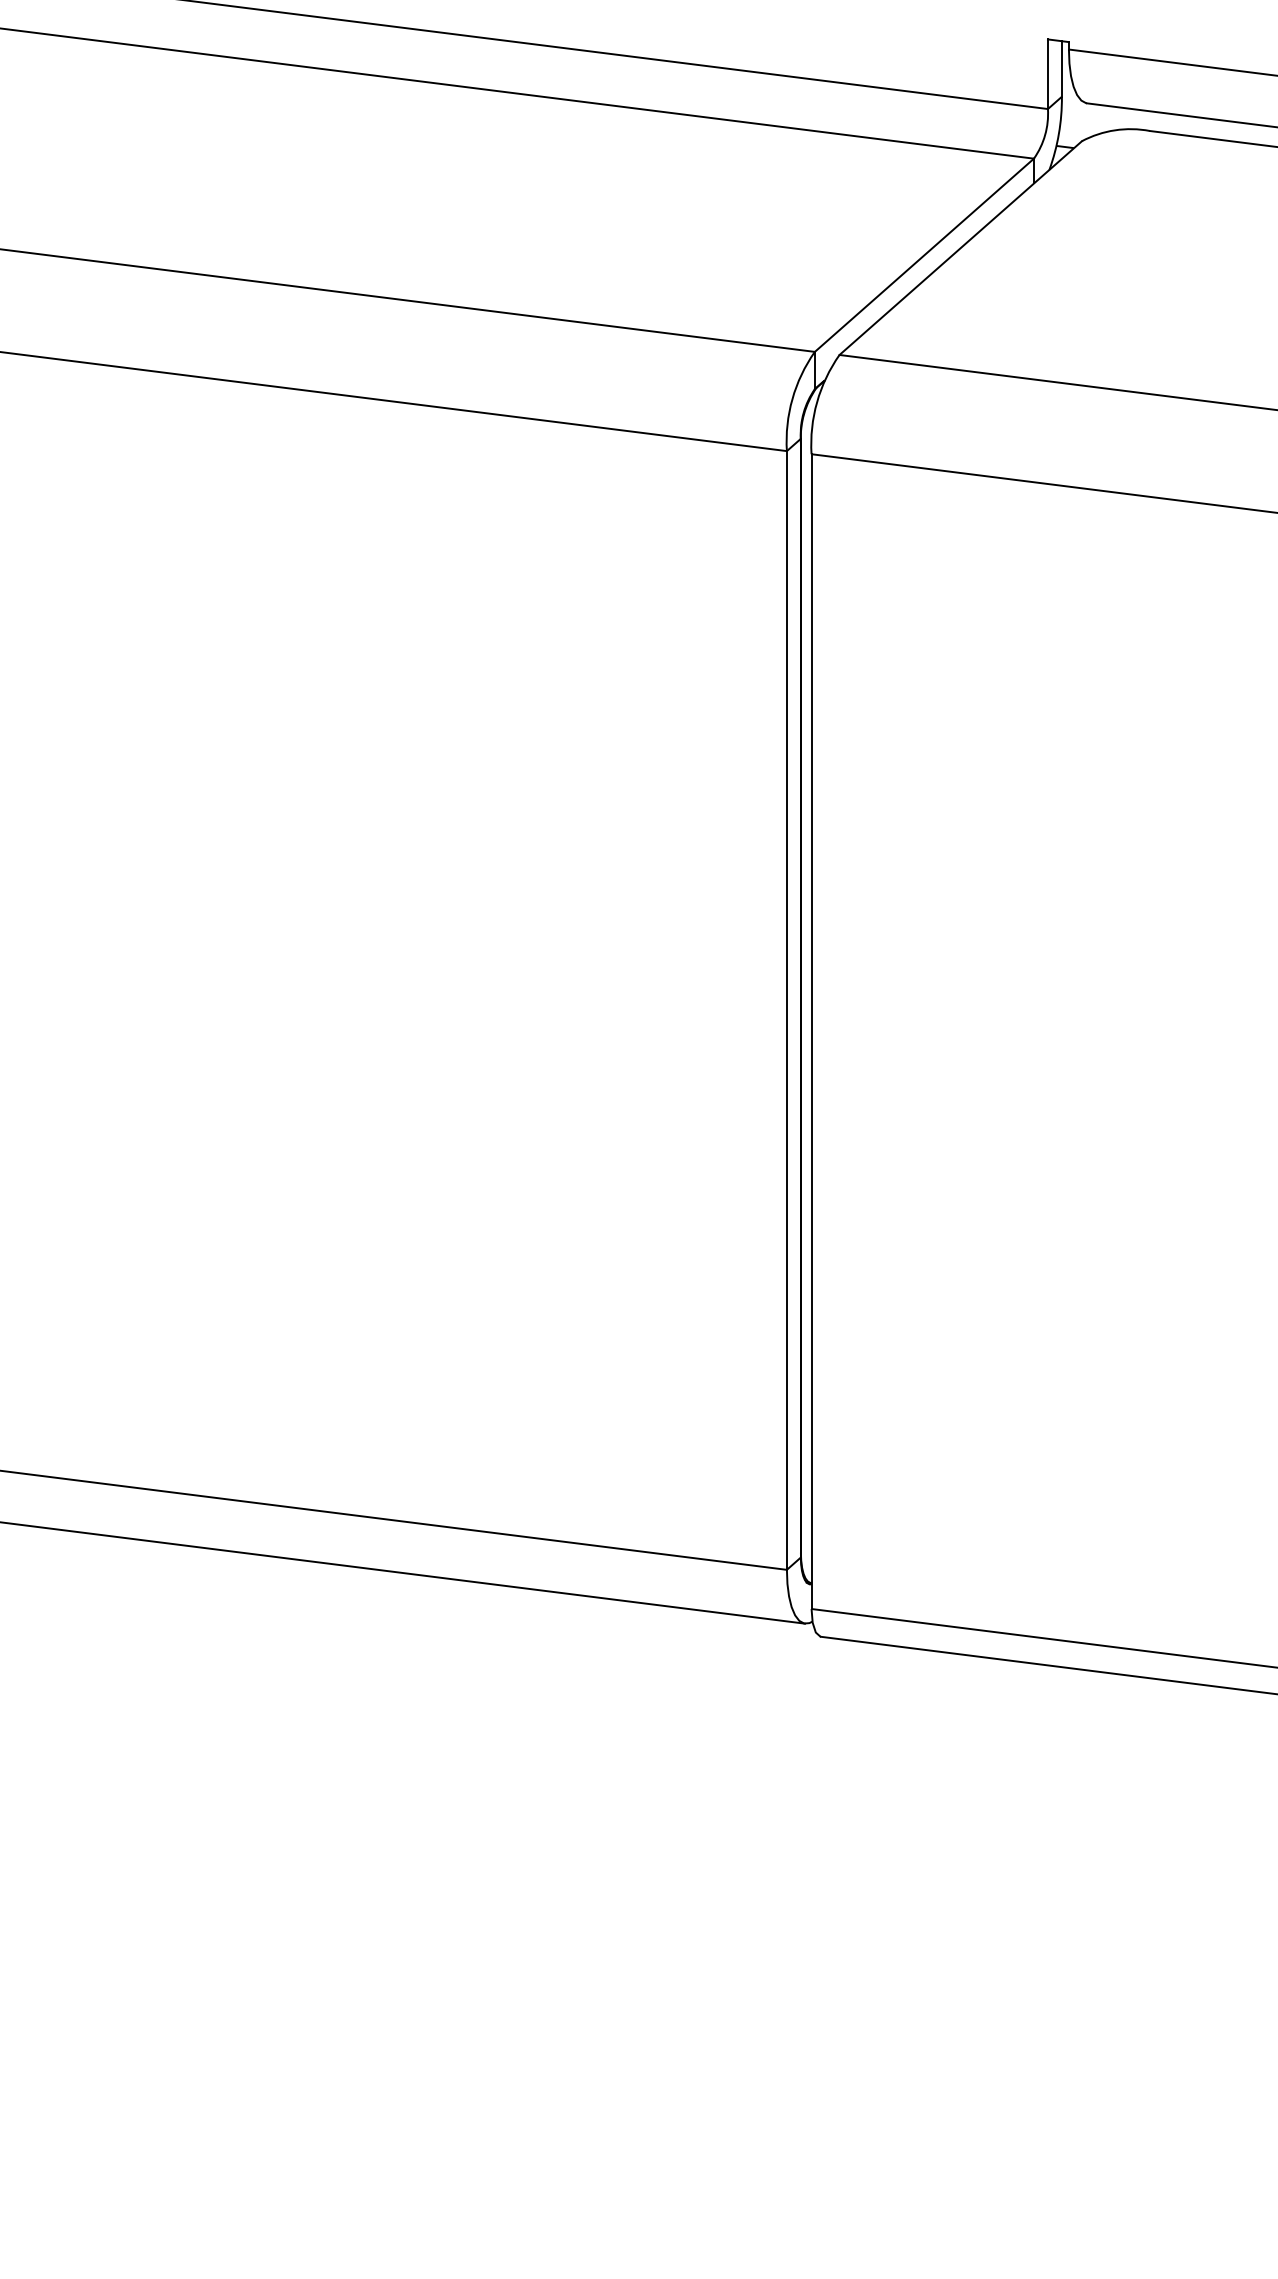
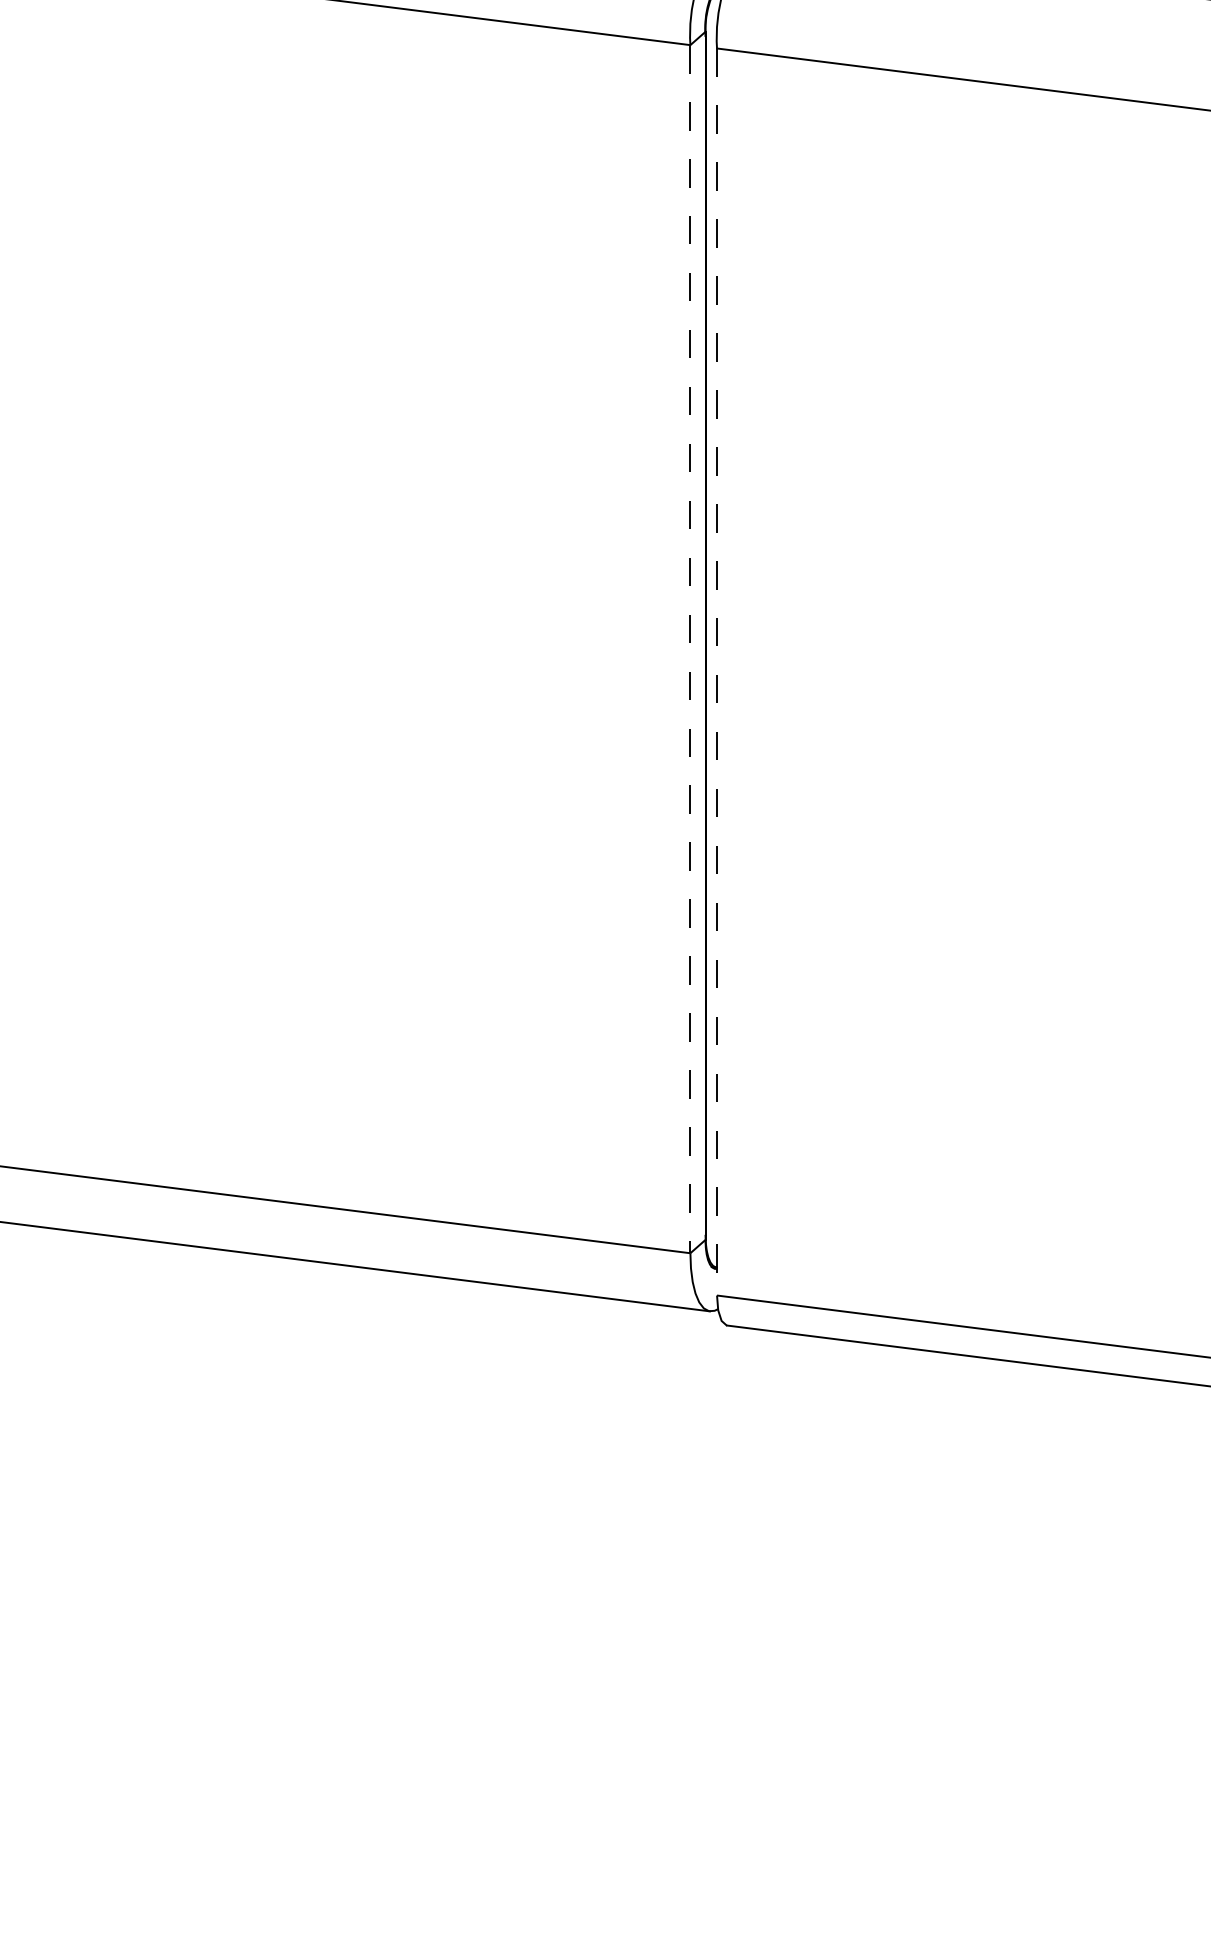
line: (786, 1010) -> (689, 649), solid -> dashed
line: (811, 1032) -> (716, 672), solid -> dashed

